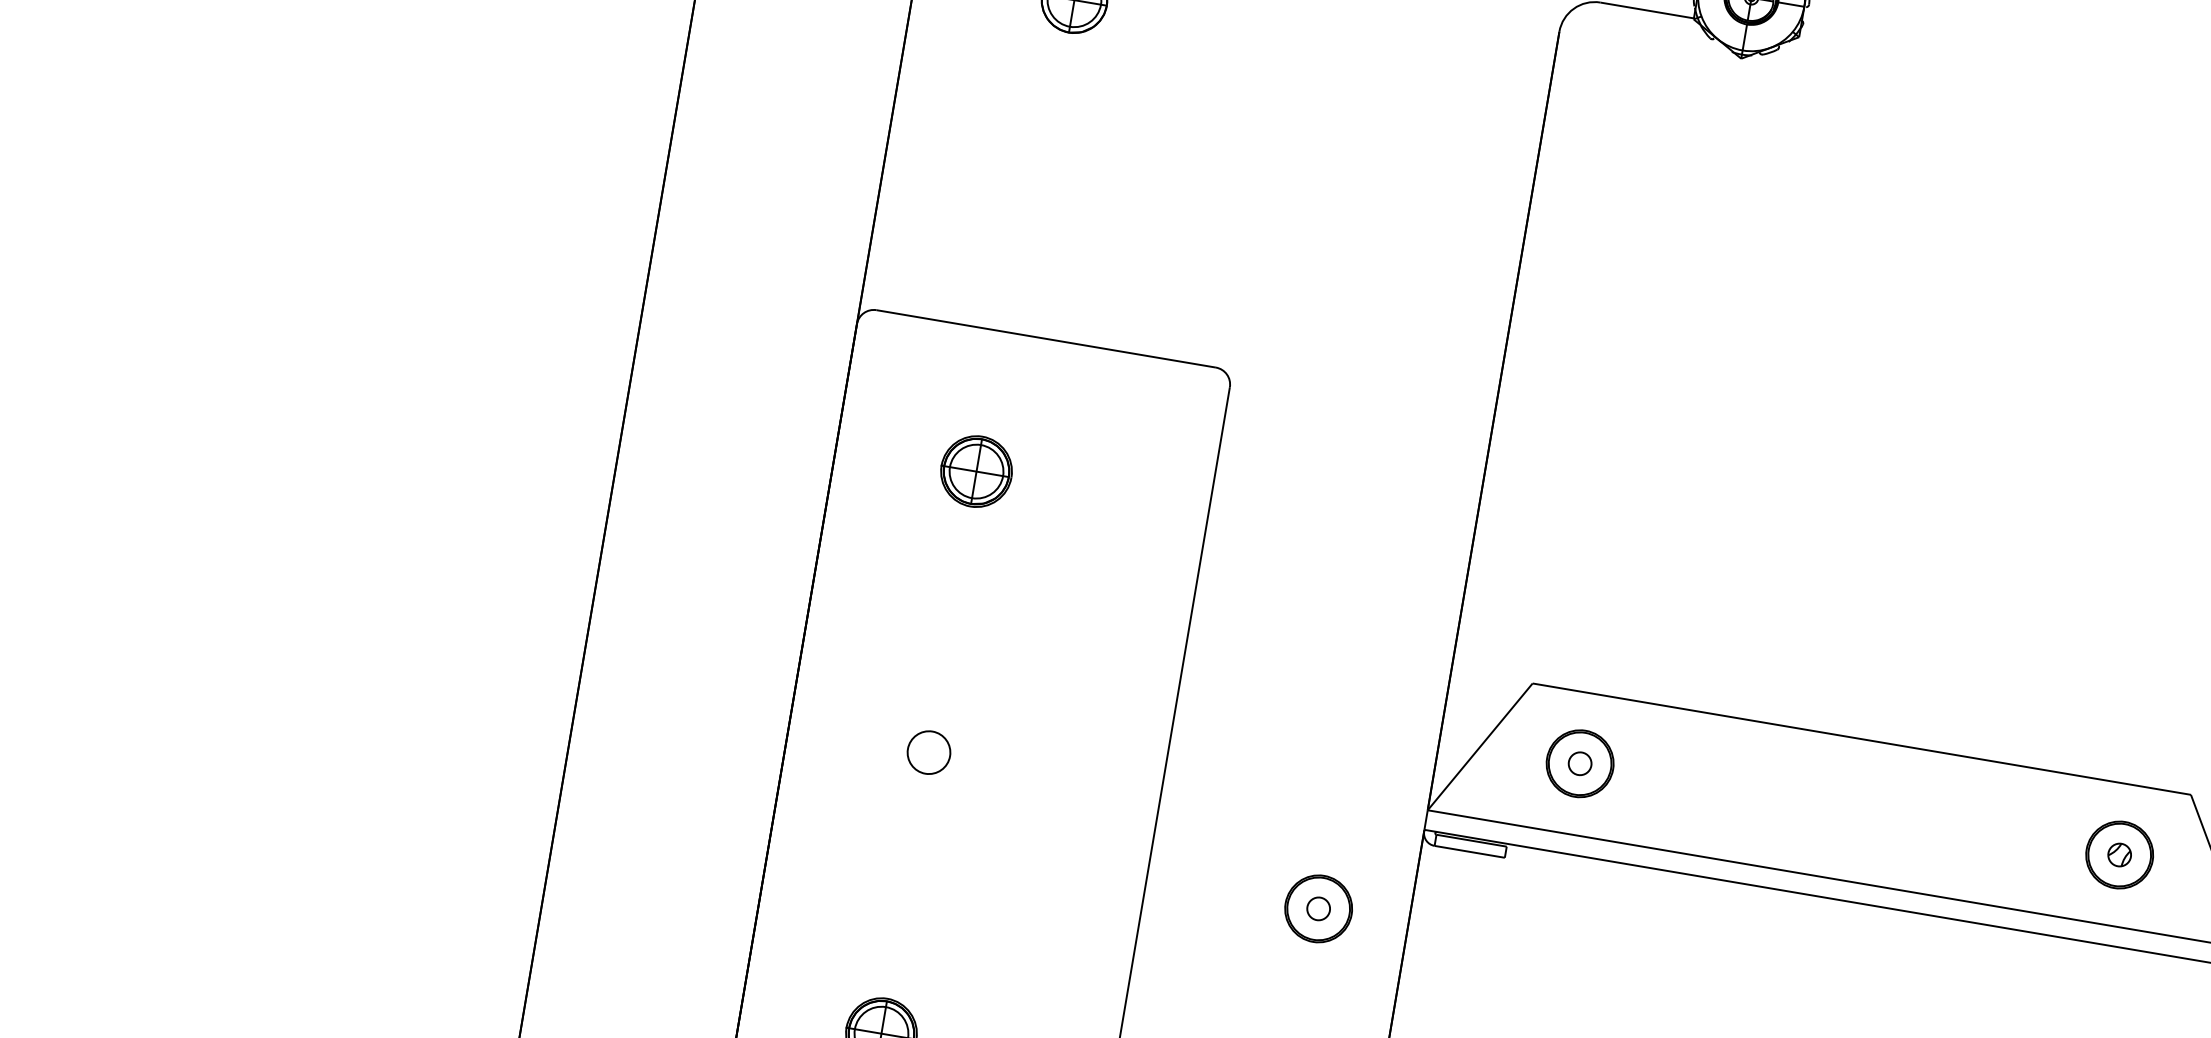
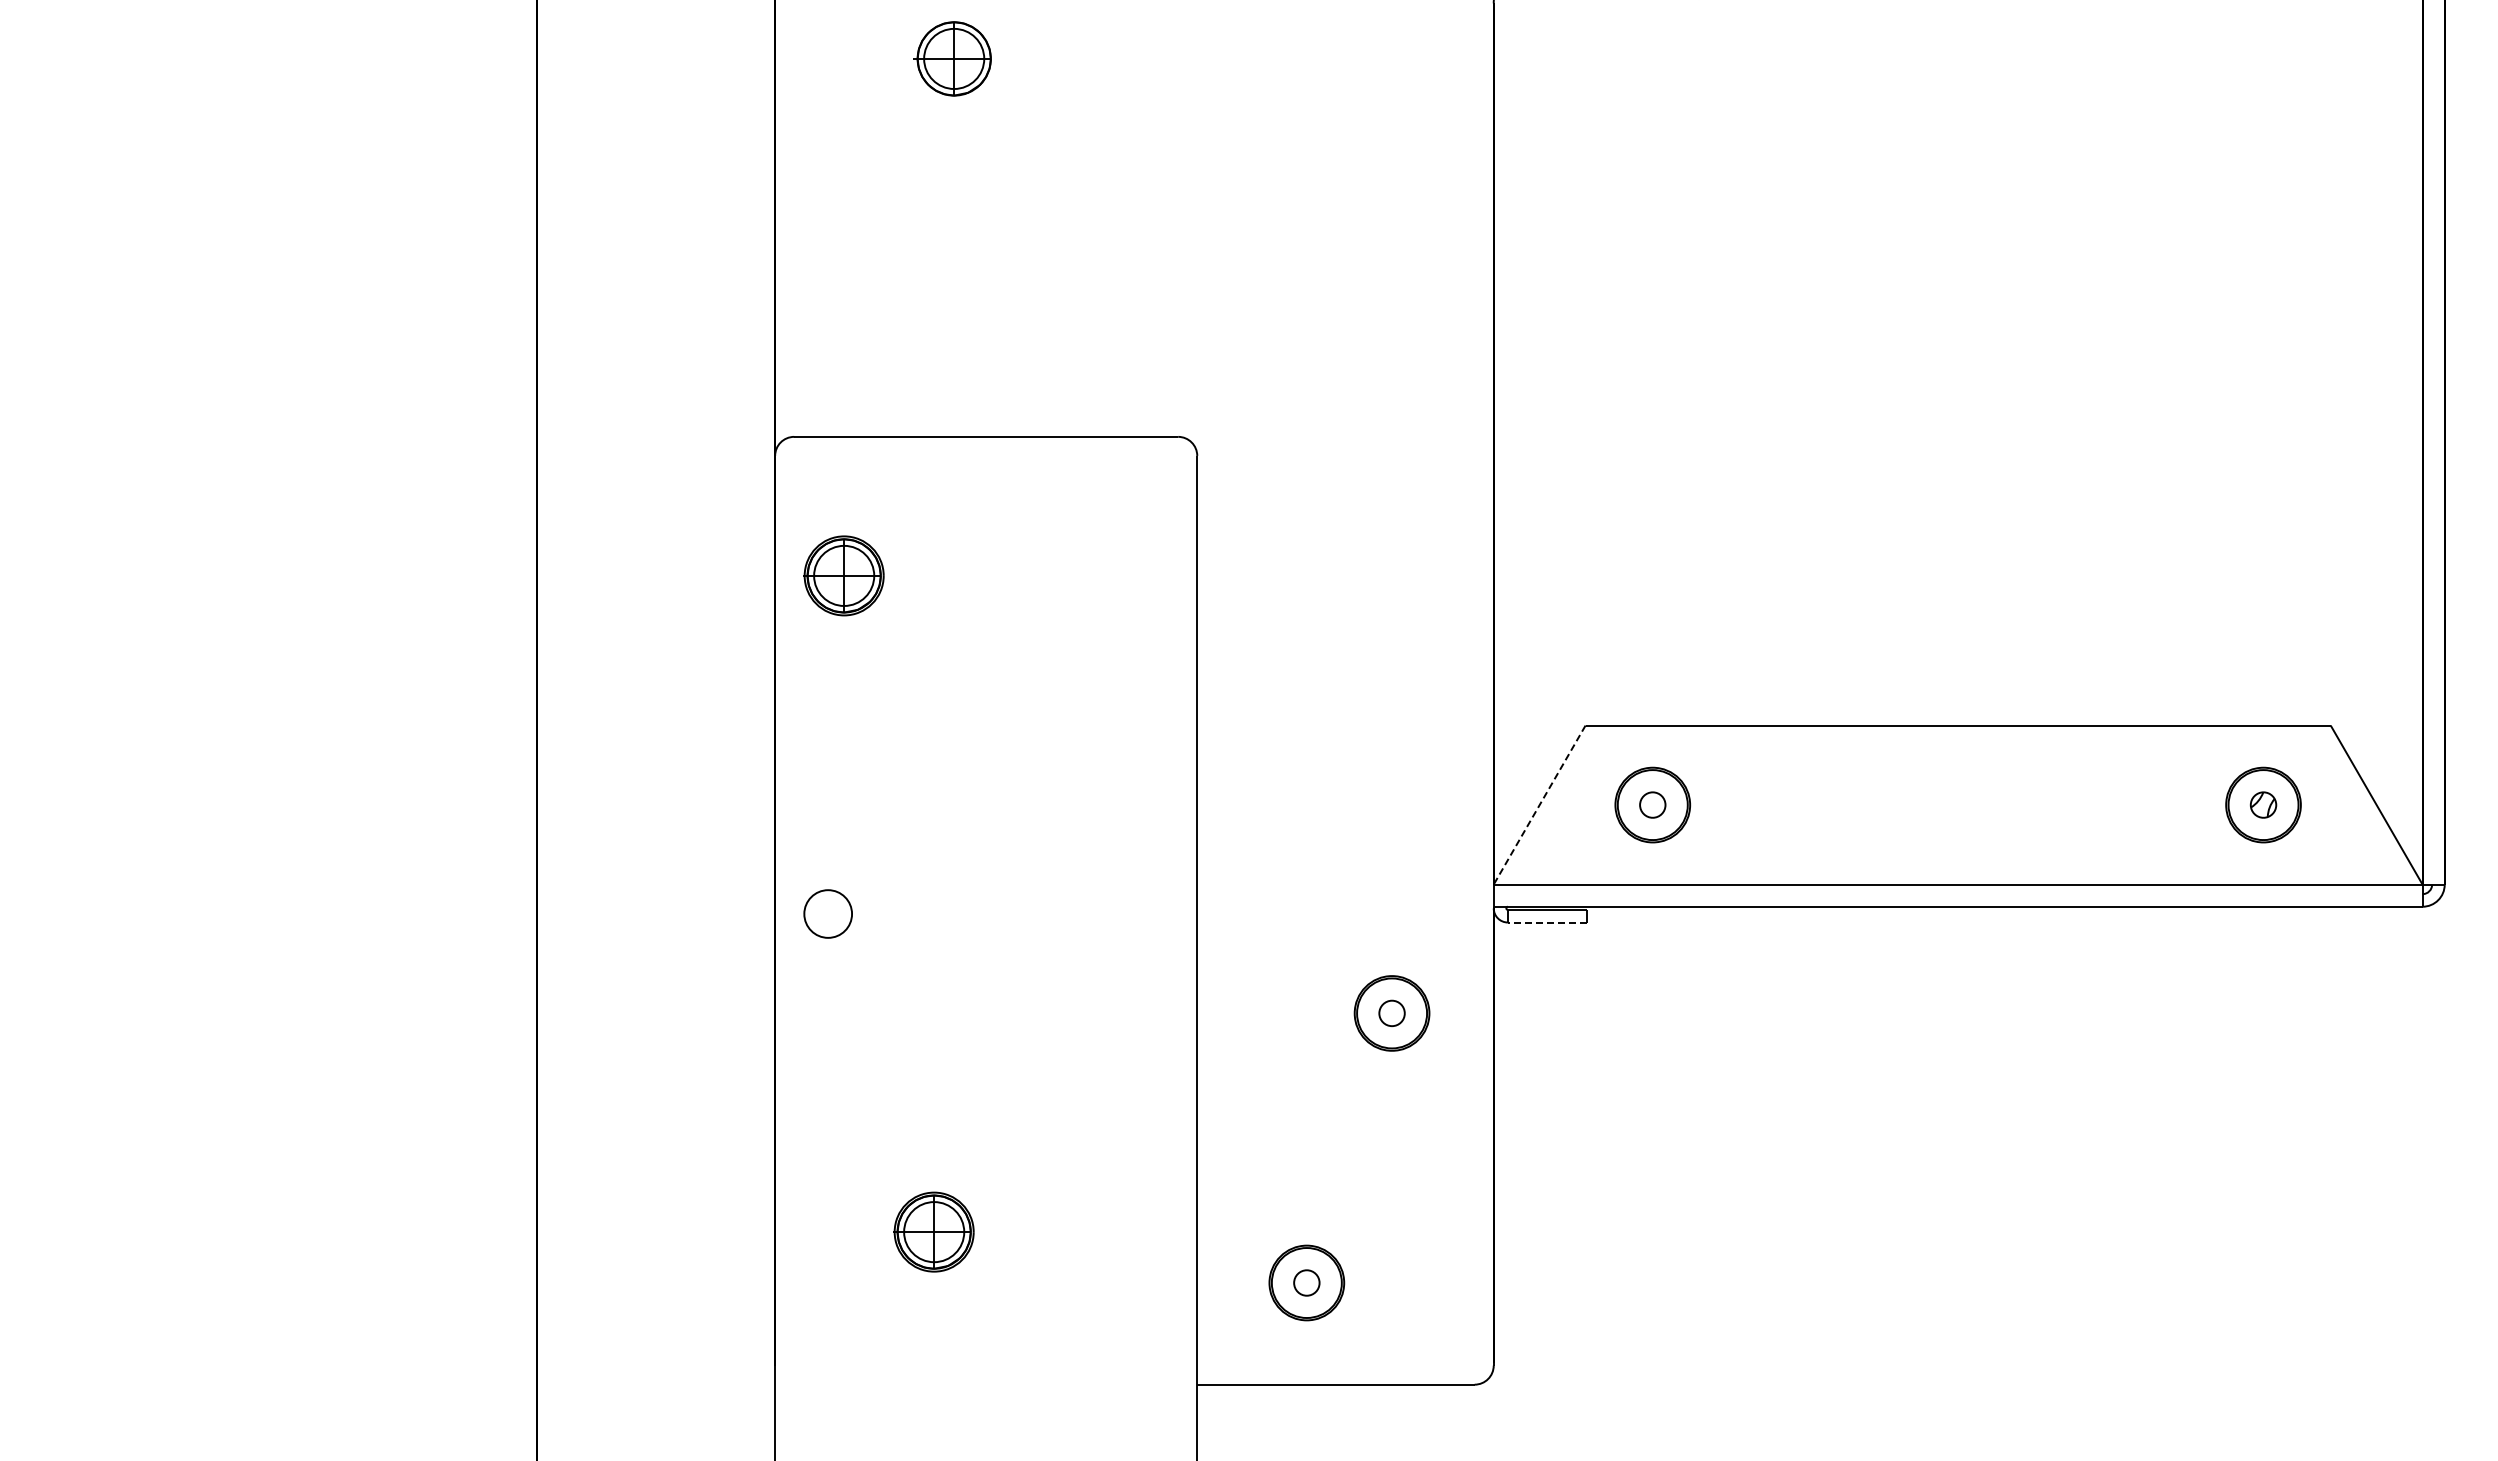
part: (976, 471) -> (843, 575), moved
line: (1479, 747) -> (1539, 805), solid -> dashed
part: (928, 752) -> (827, 913), moved
line: (1469, 851) -> (1547, 922), solid -> dashed

